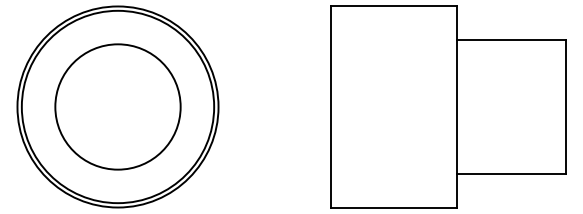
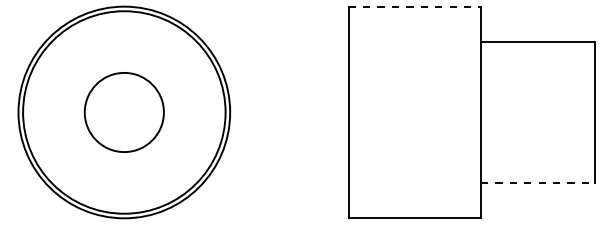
line: (393, 6) -> (414, 6), solid -> dashed
circle: (117, 106) -> (123, 111), size x0.6
line: (511, 174) -> (538, 183), solid -> dashed

